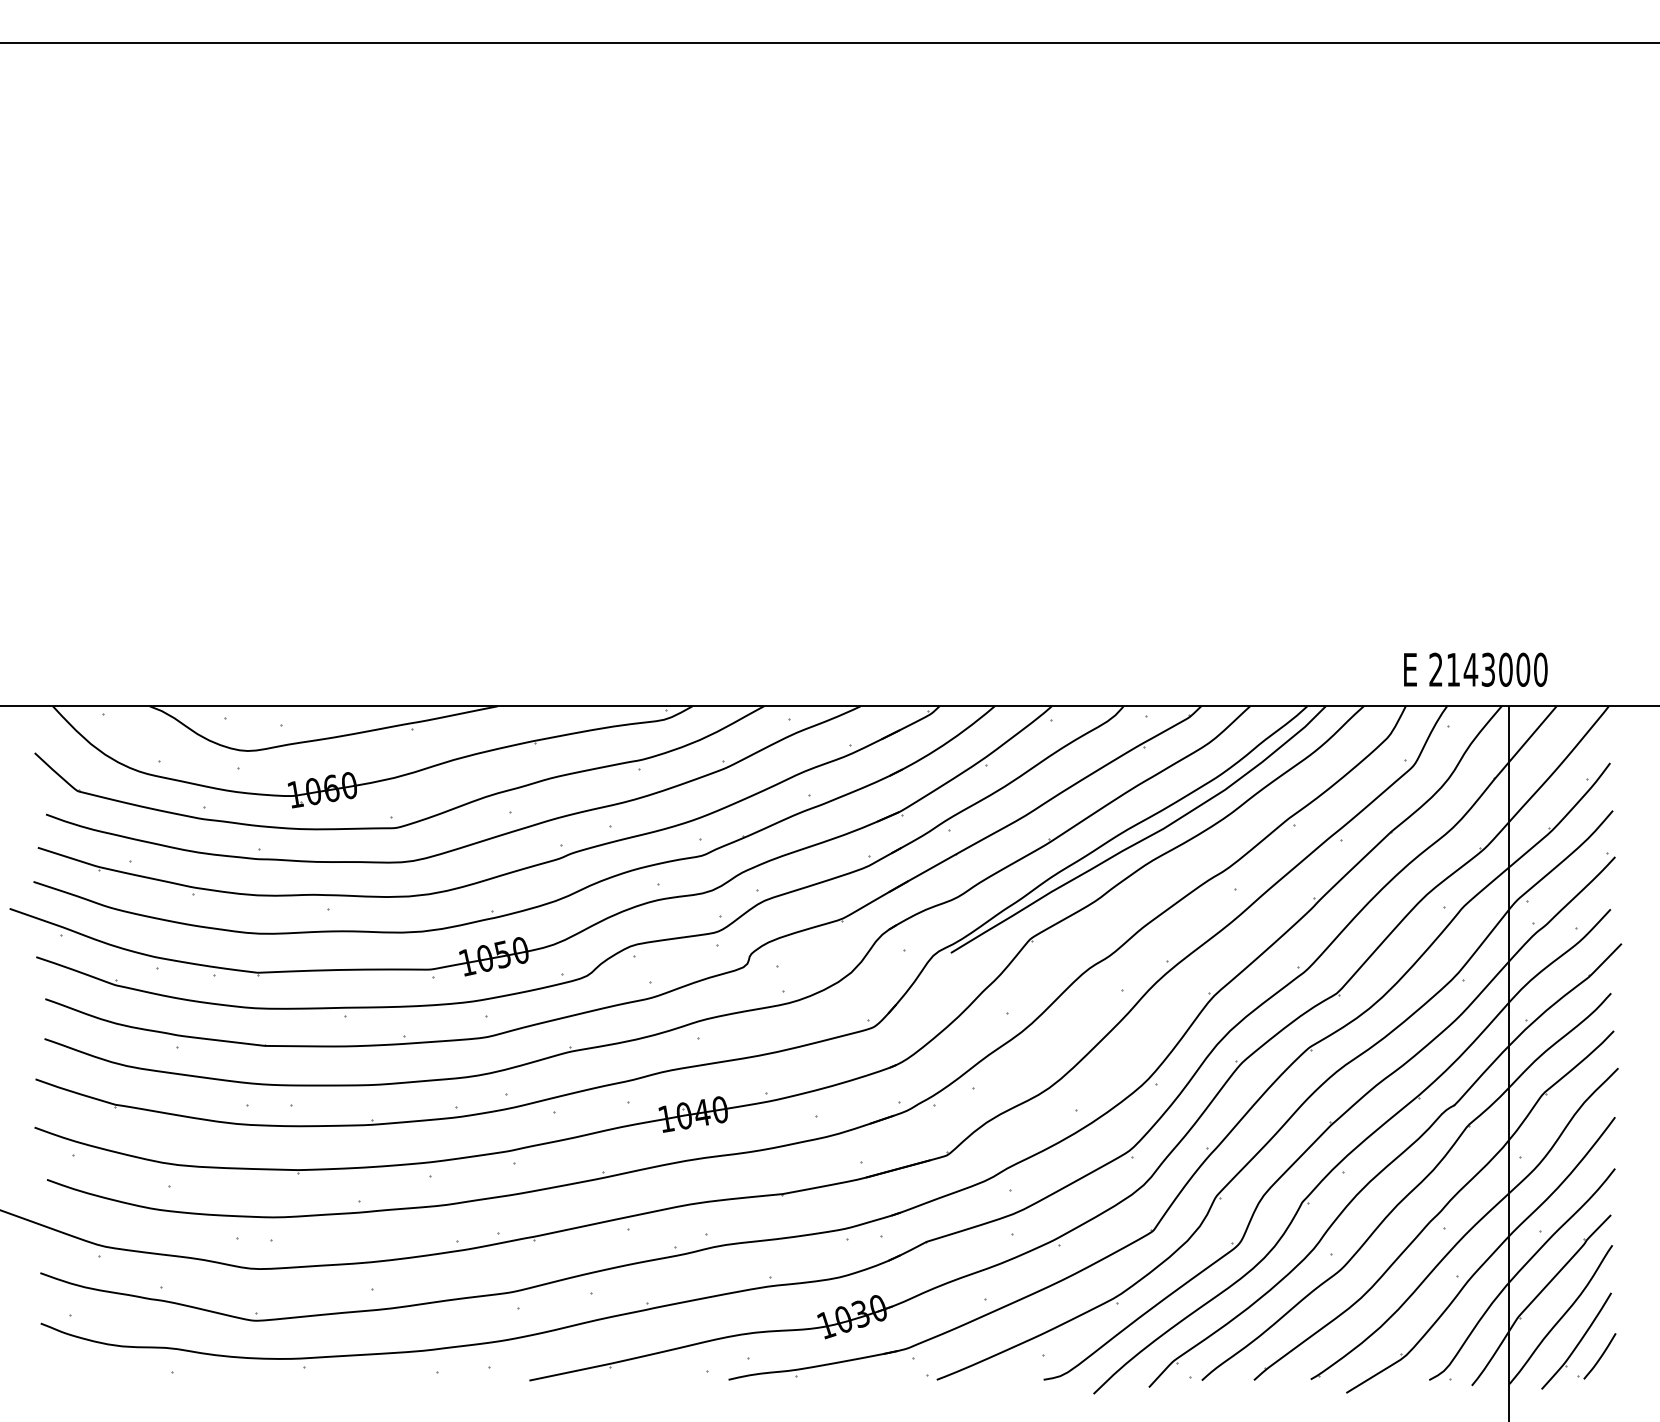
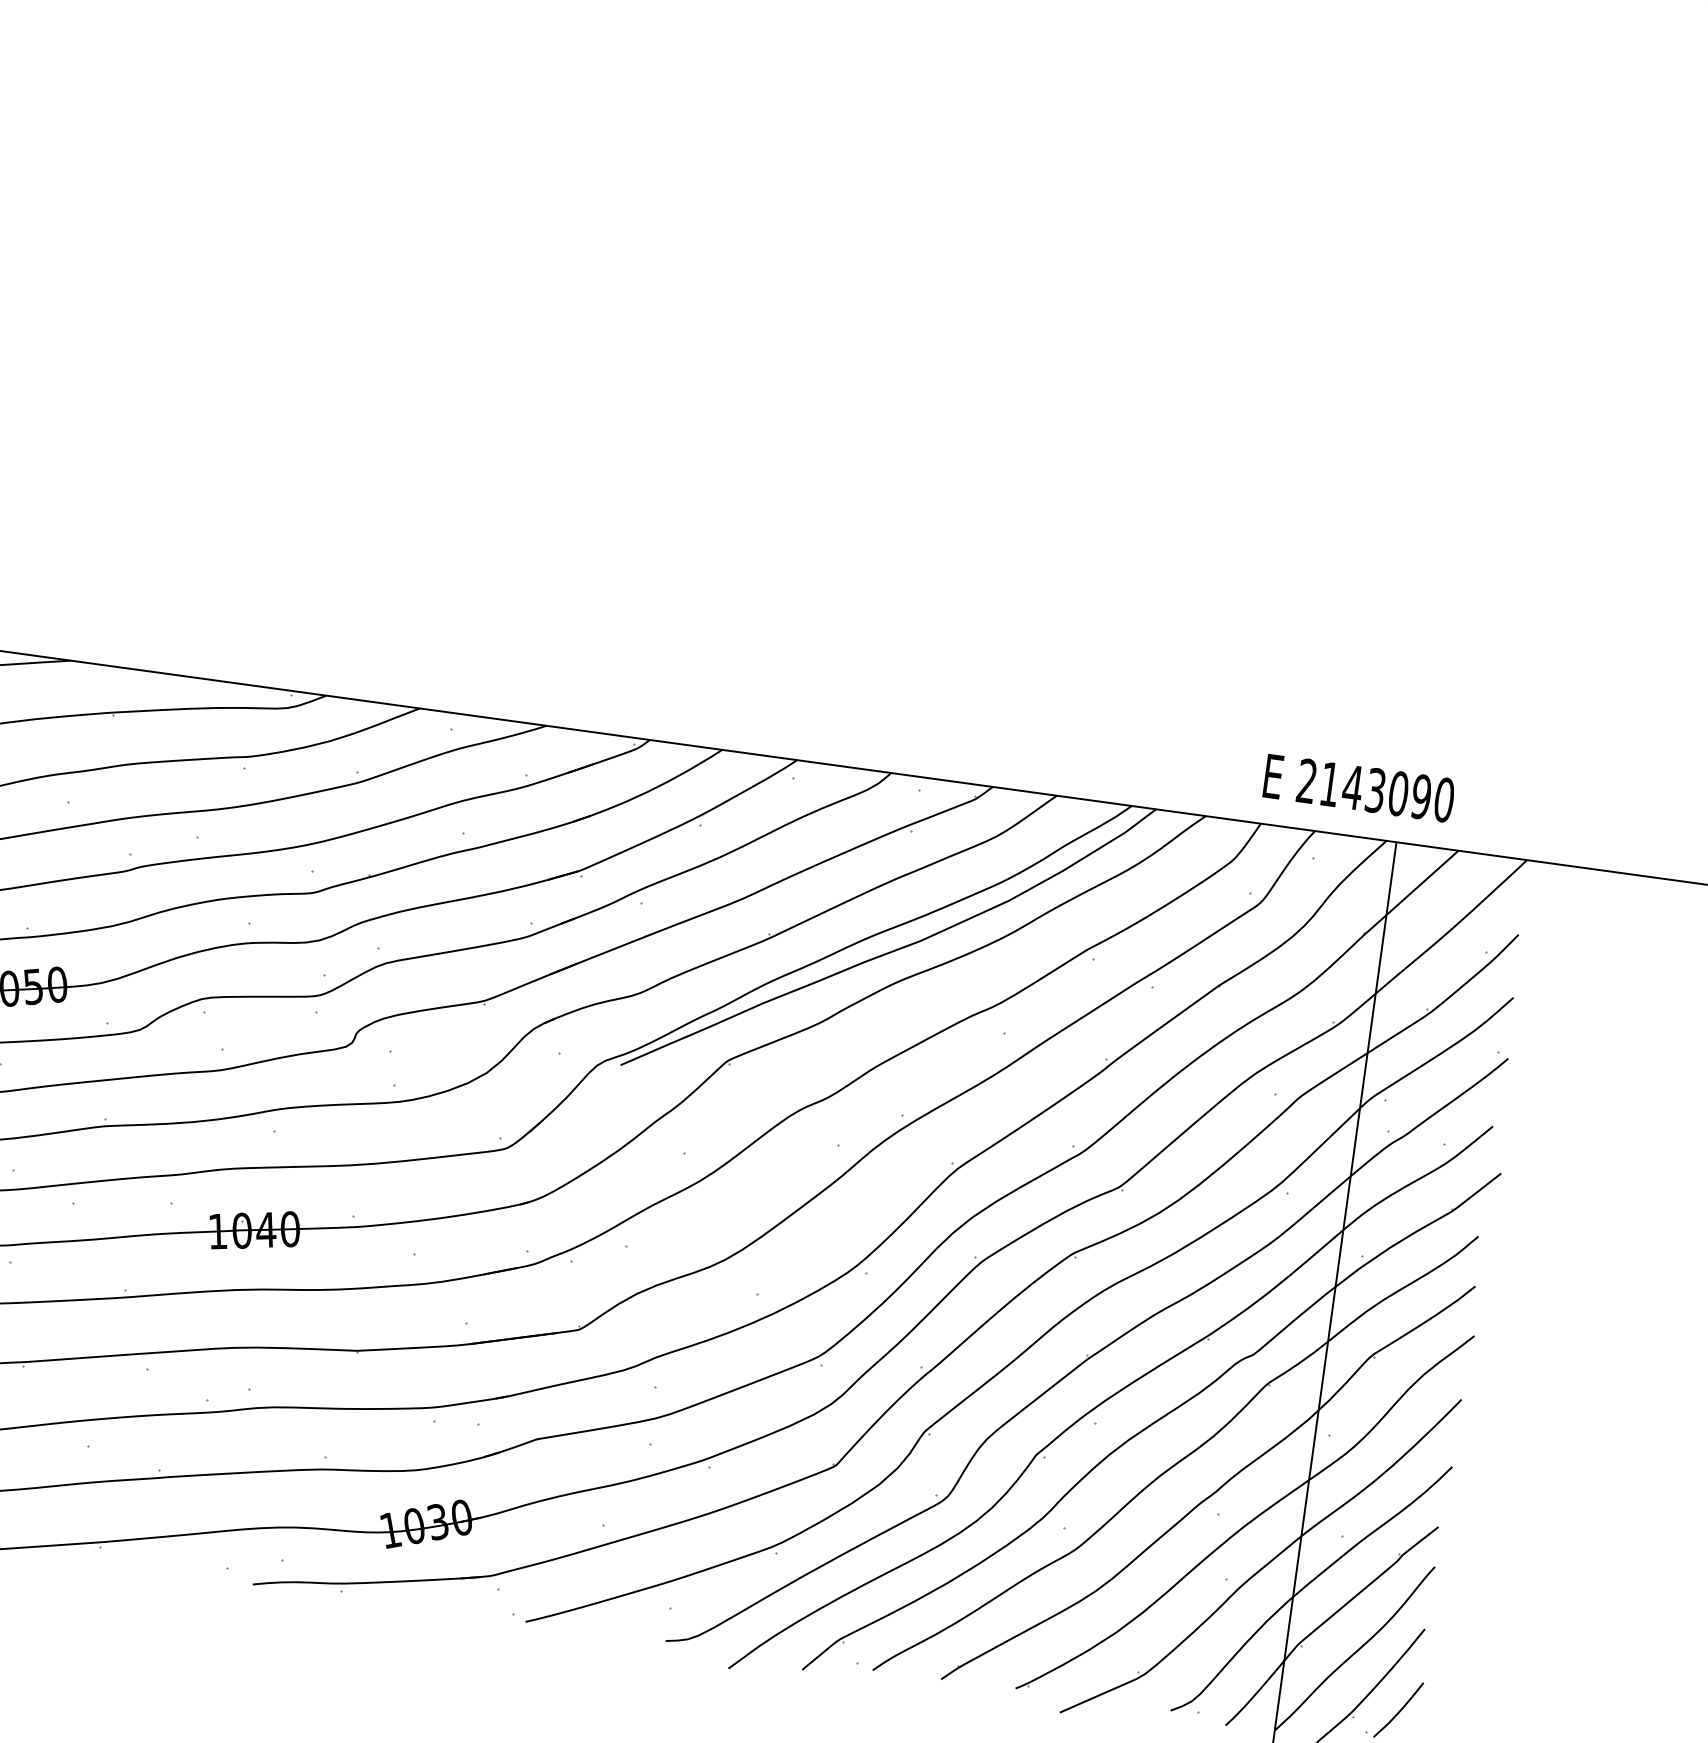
text: (1523, 669) -> (1421, 796), 2143000 -> 2143090

